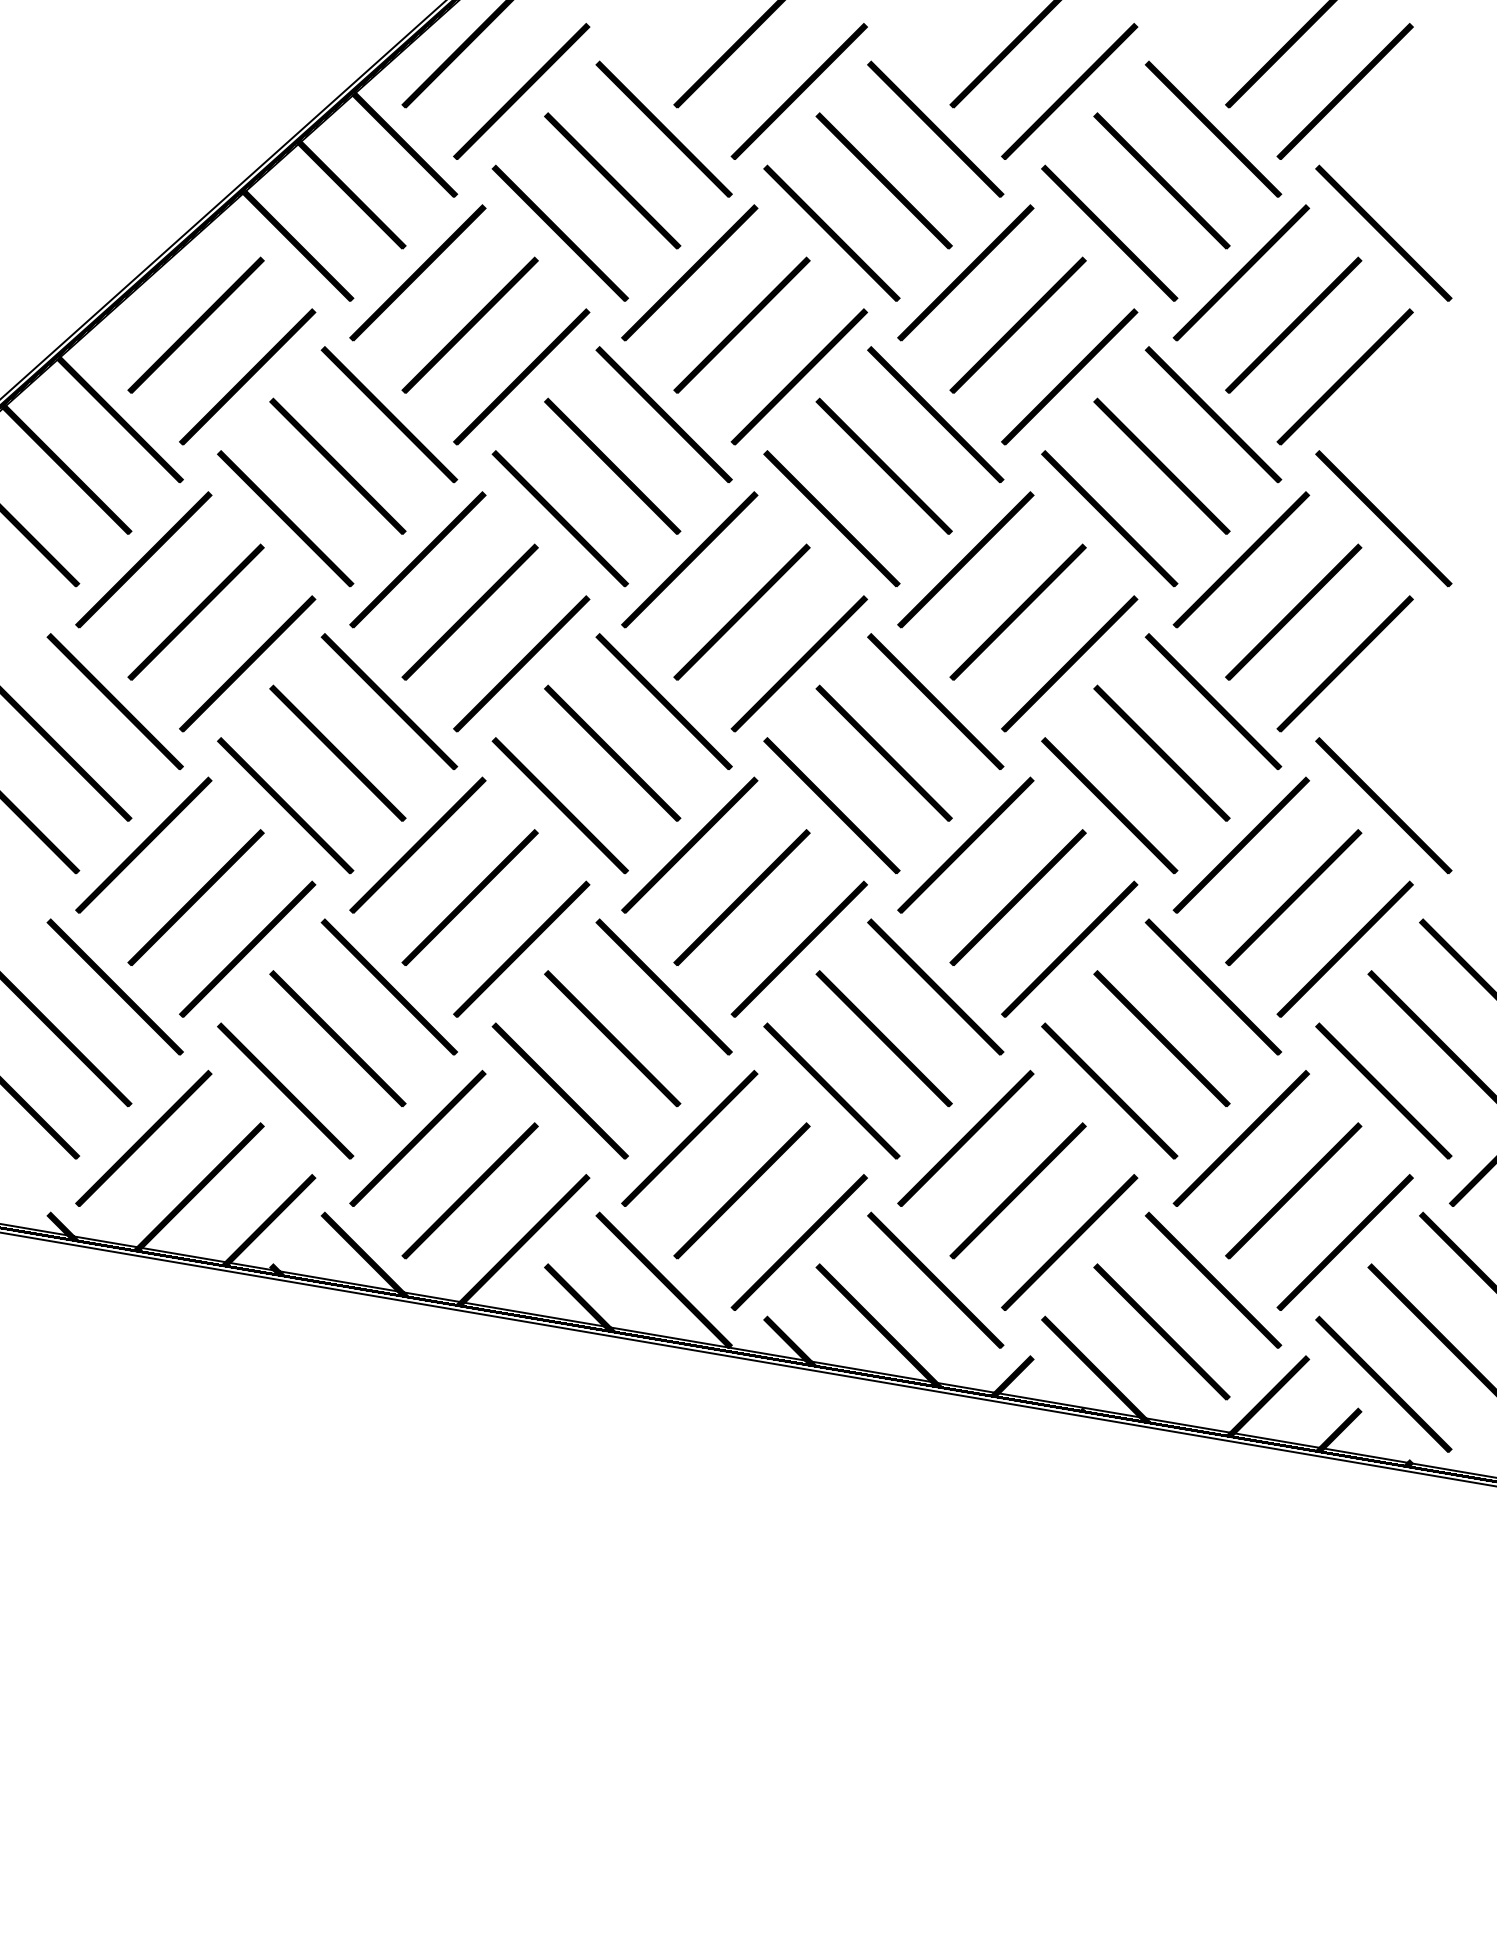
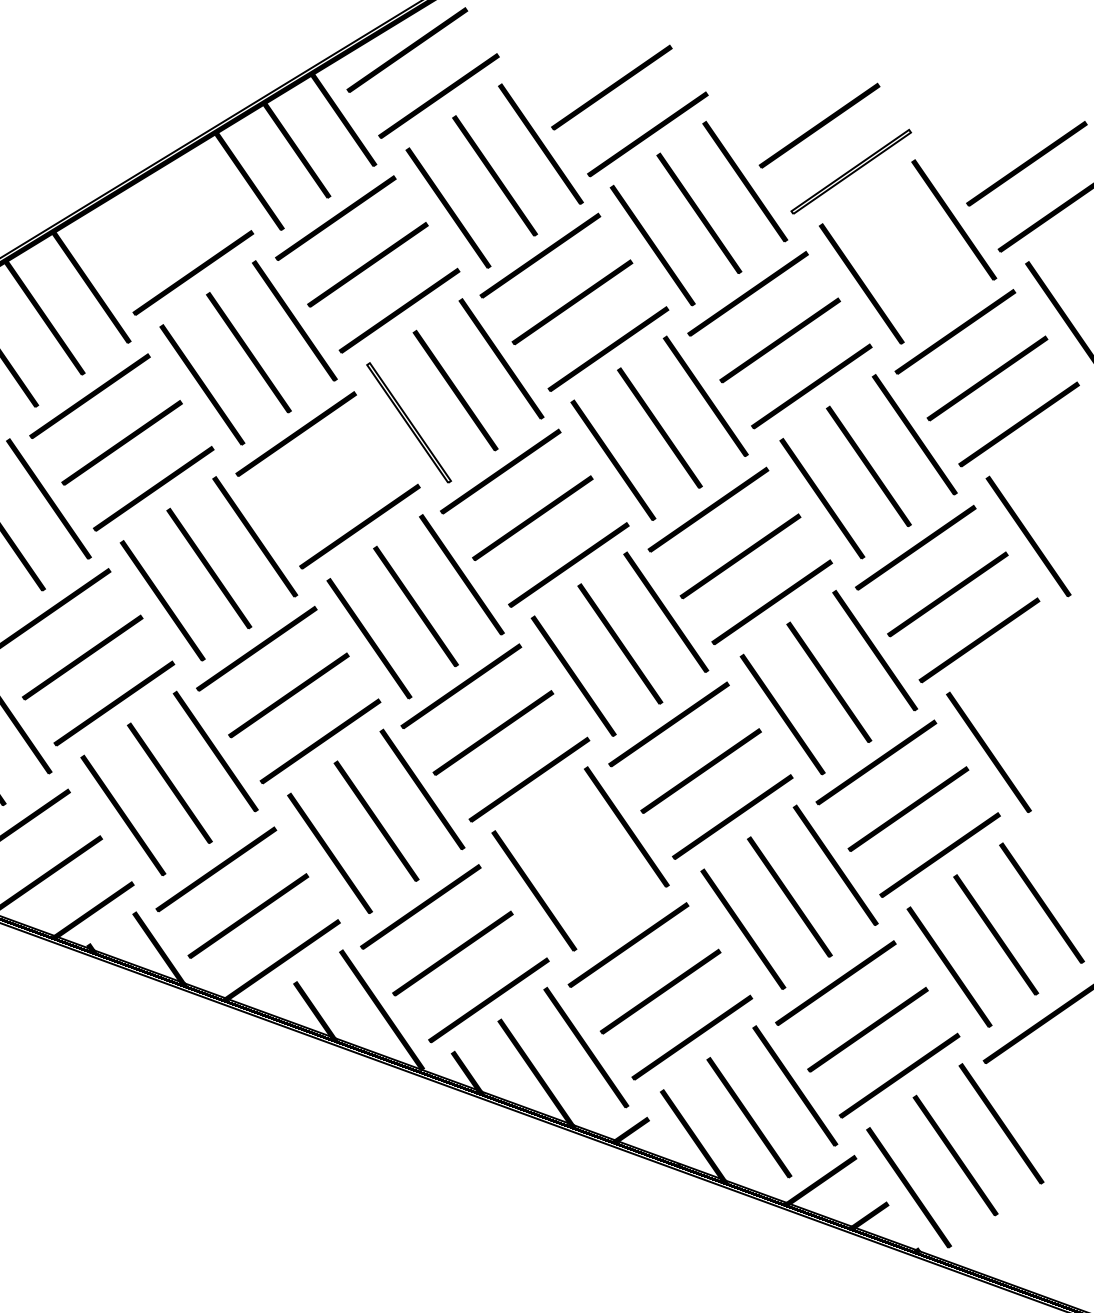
fill: (1069, 91) -> (851, 171), removed
part: (1161, 180) -> (908, 251), removed
part: (195, 324) -> (161, 226), removed
fill: (559, 518) -> (408, 422), removed
part: (469, 611) -> (327, 480), removed
part: (883, 1038) -> (580, 858), removed

